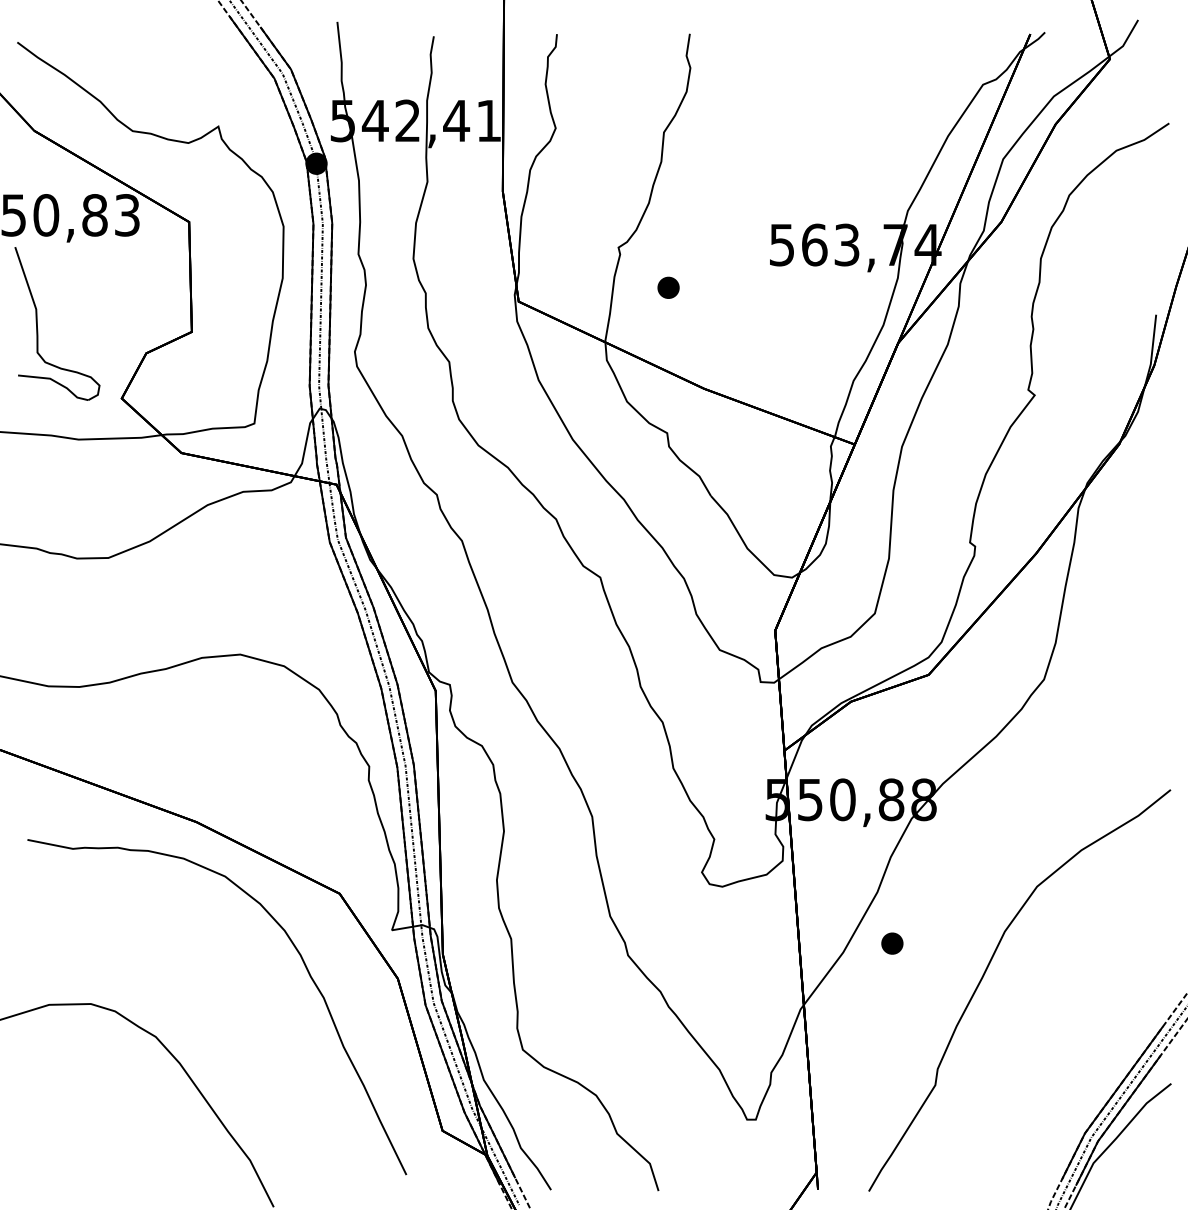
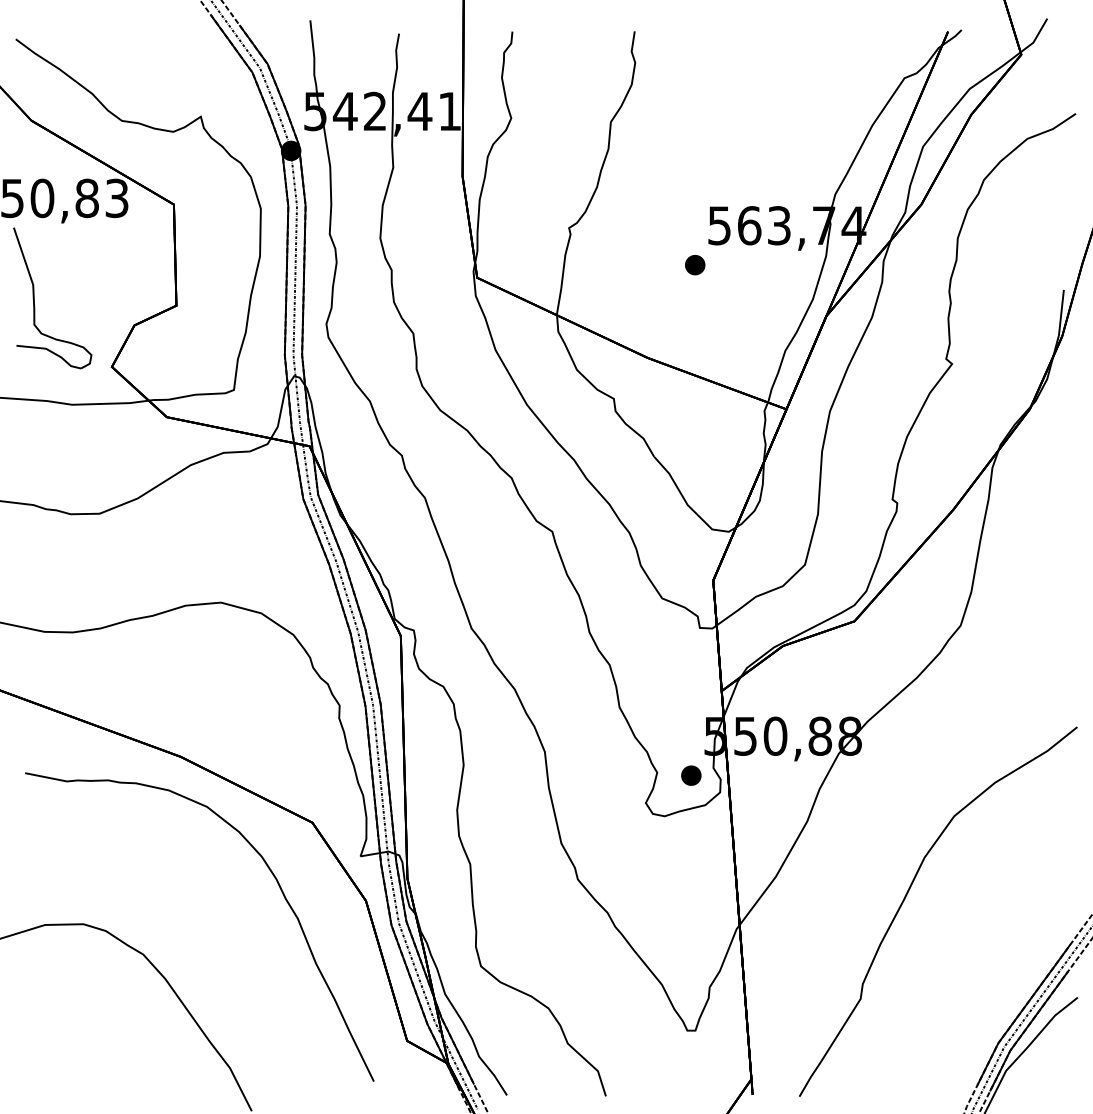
part: (668, 287) -> (695, 264), moved
part: (892, 943) -> (691, 775), moved

